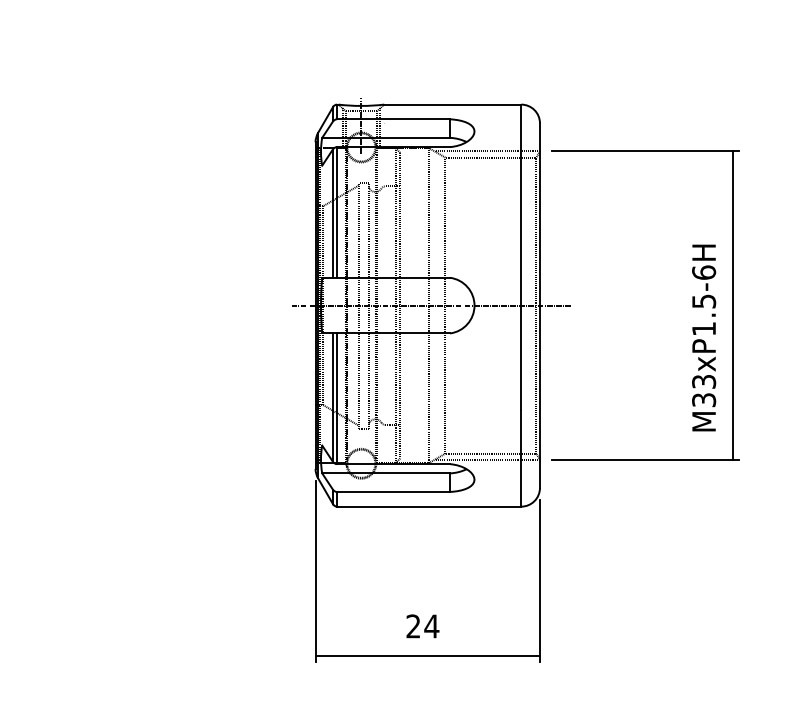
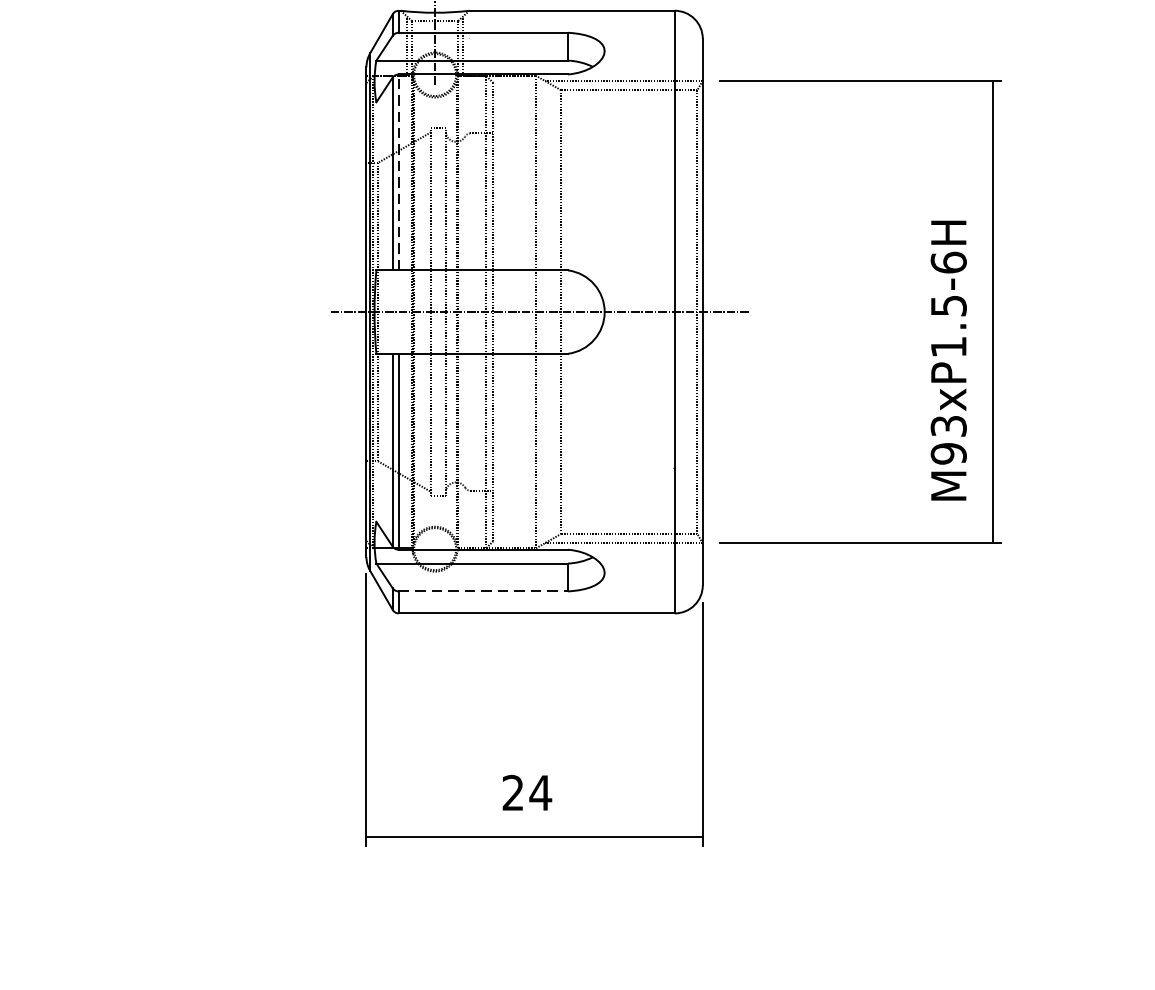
line: (337, 211) -> (399, 170), solid -> dashed
text: (703, 400) -> (947, 454), M33xP1.5-6H -> M93xP1.5-6H
line: (394, 491) -> (484, 590), solid -> dashed

